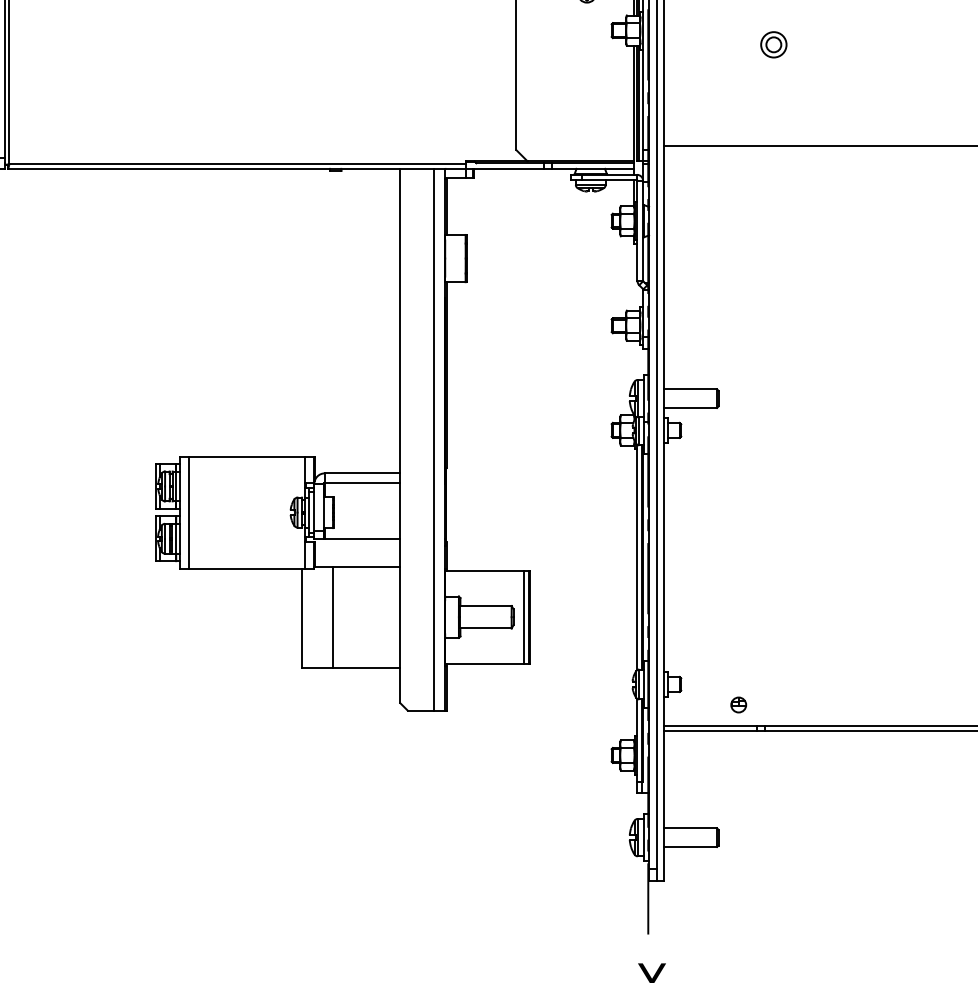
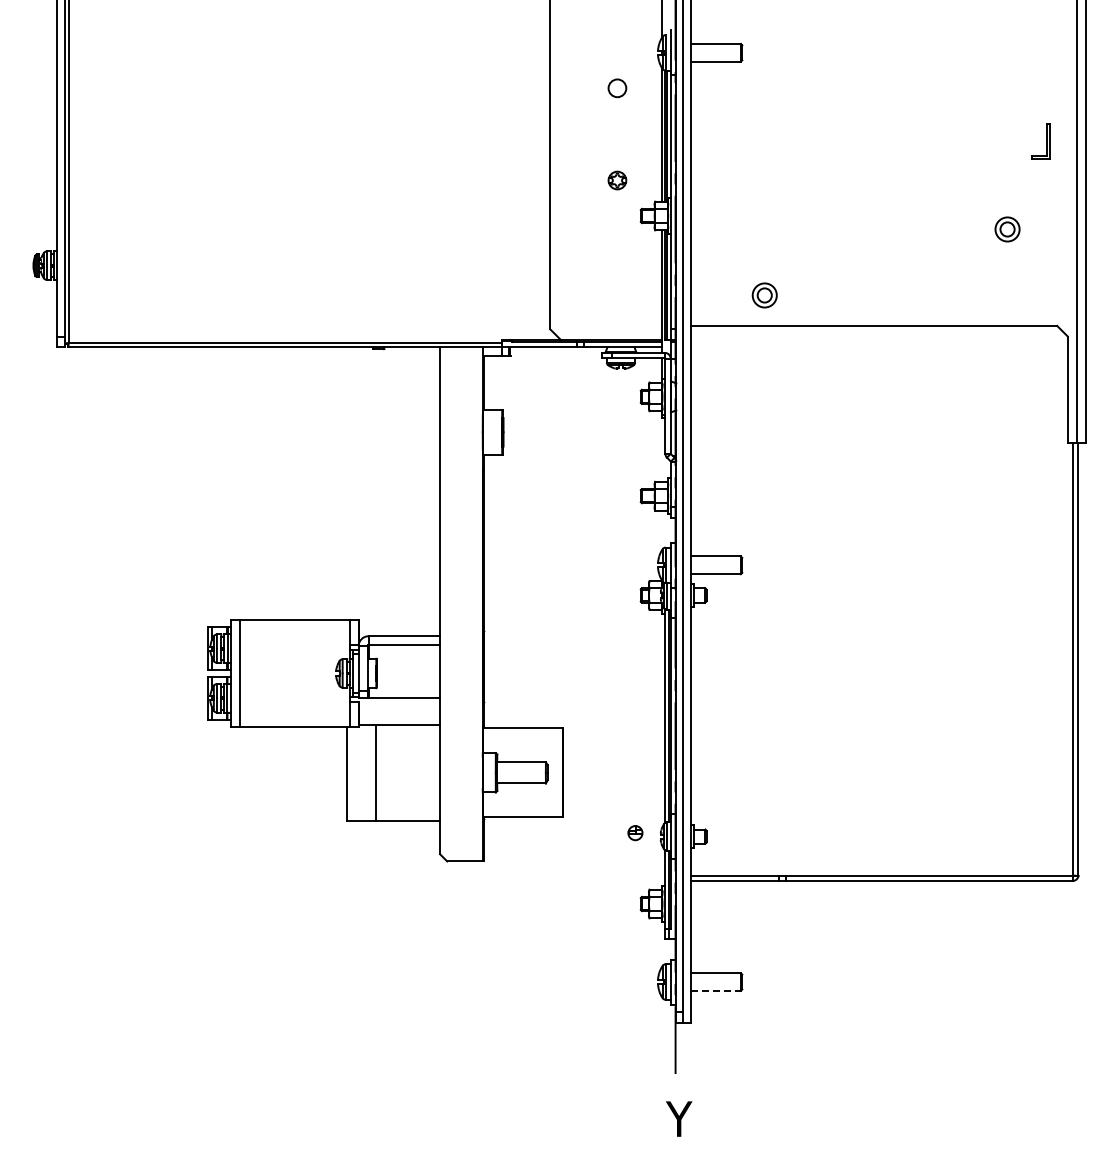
part: (773, 44) -> (764, 295), moved
line: (434, 439) -> (472, 604), removed
line: (524, 616) -> (558, 772), removed
part: (738, 705) -> (635, 833), moved
line: (691, 846) -> (716, 990), solid -> dashed

